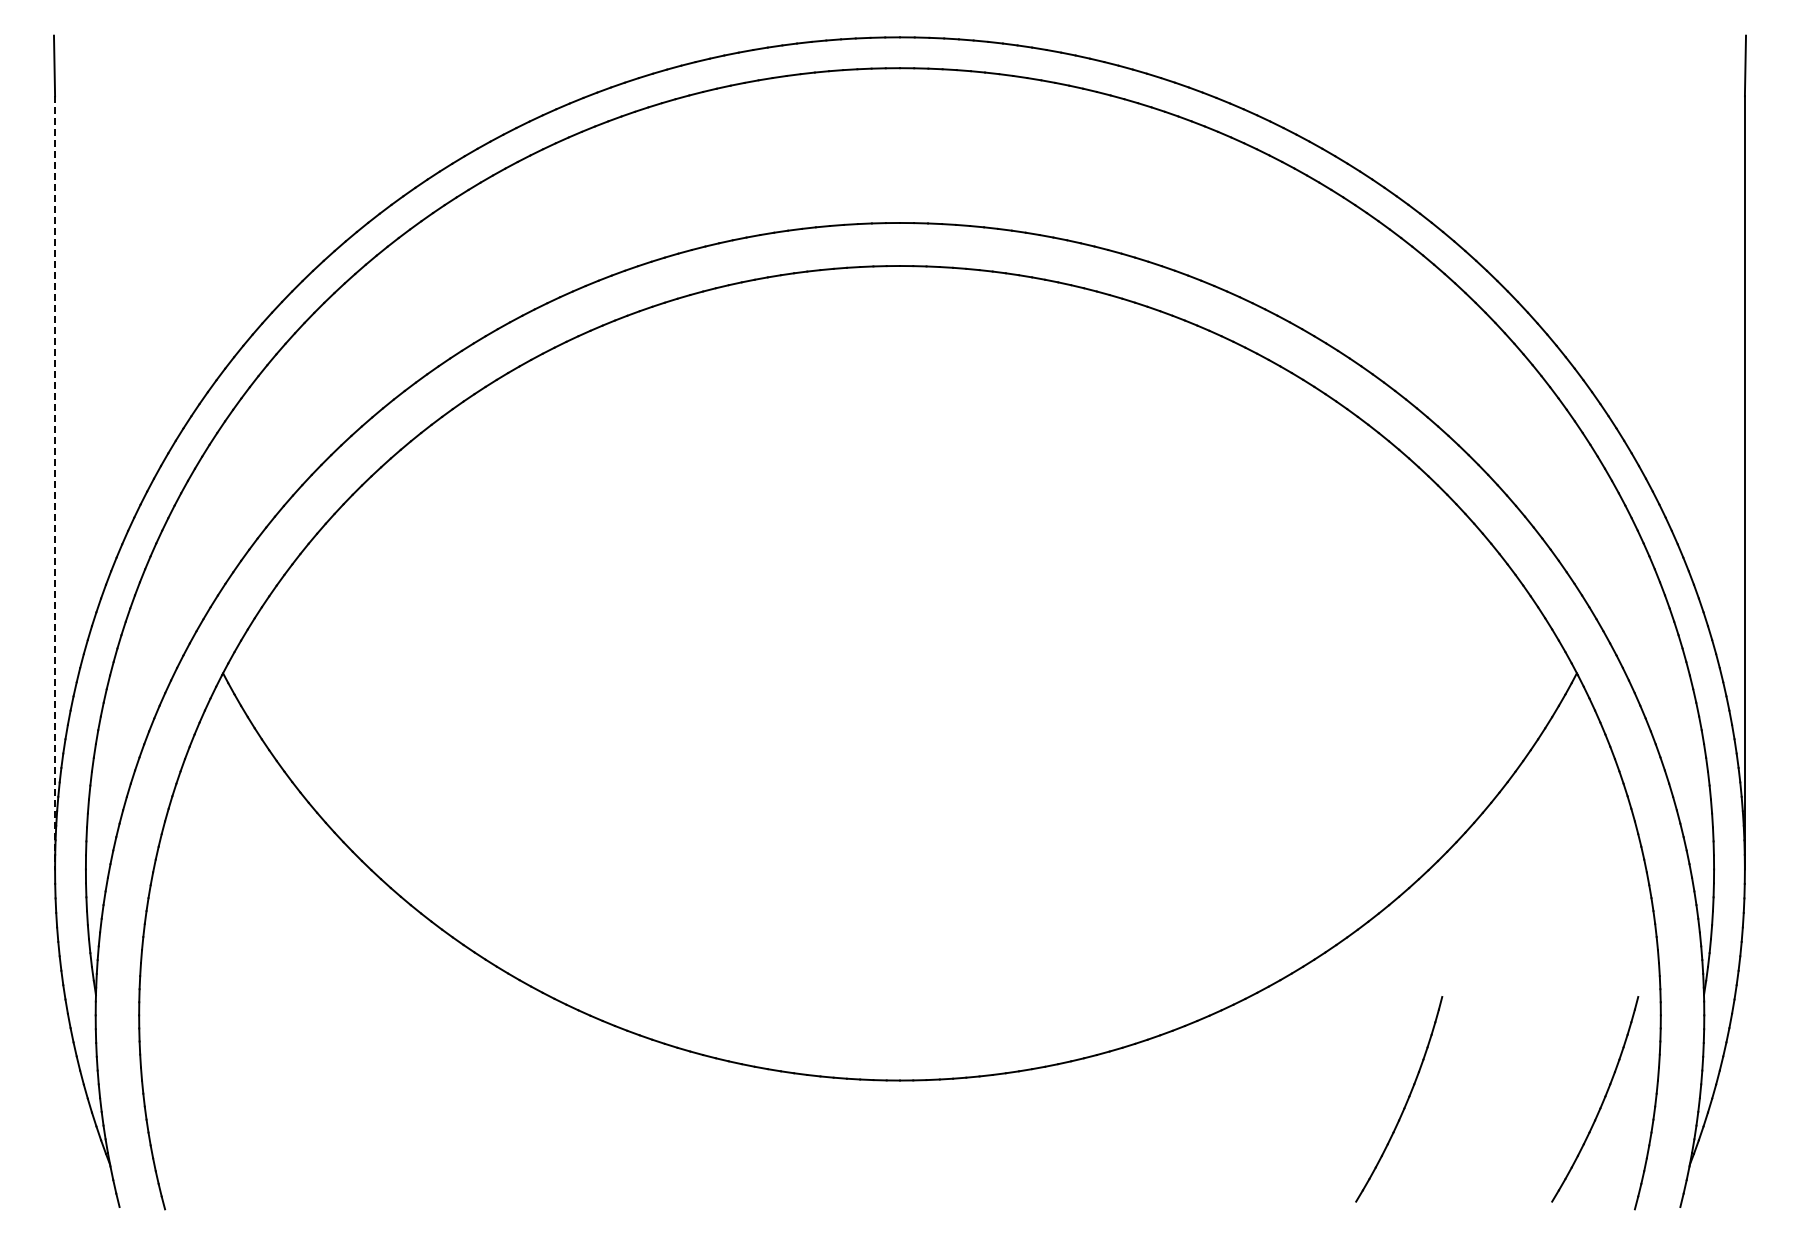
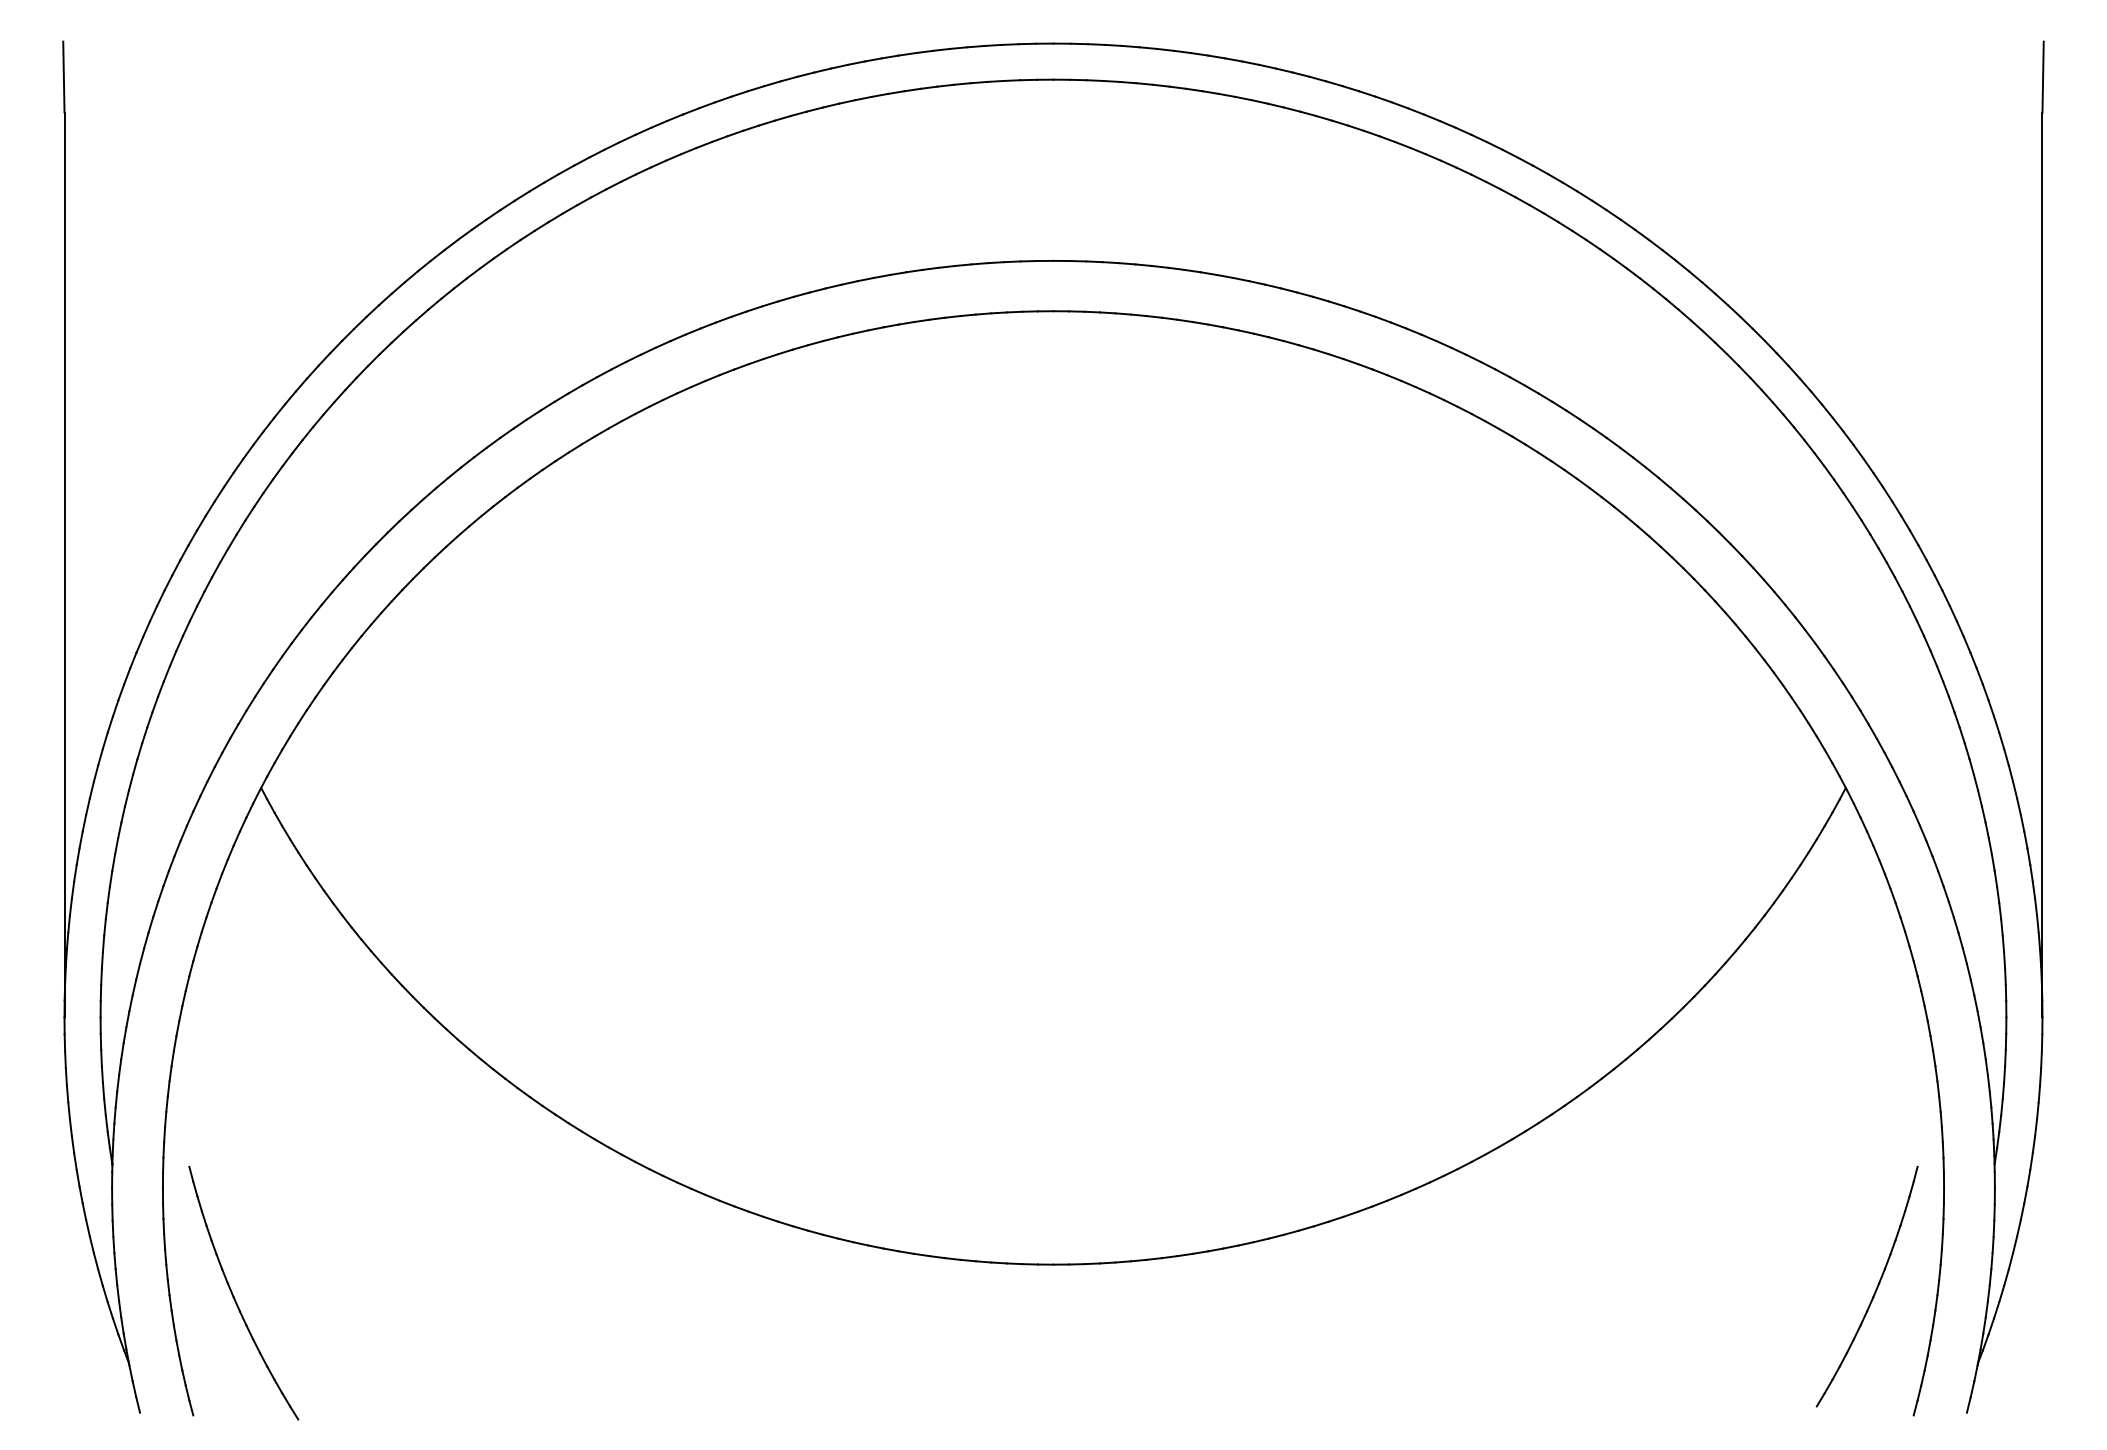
line: (55, 482) -> (65, 564), dashed -> solid
part: (1405, 1102) -> (1645, 1290), removed
part: (200, 1107) -> (234, 1296), added

